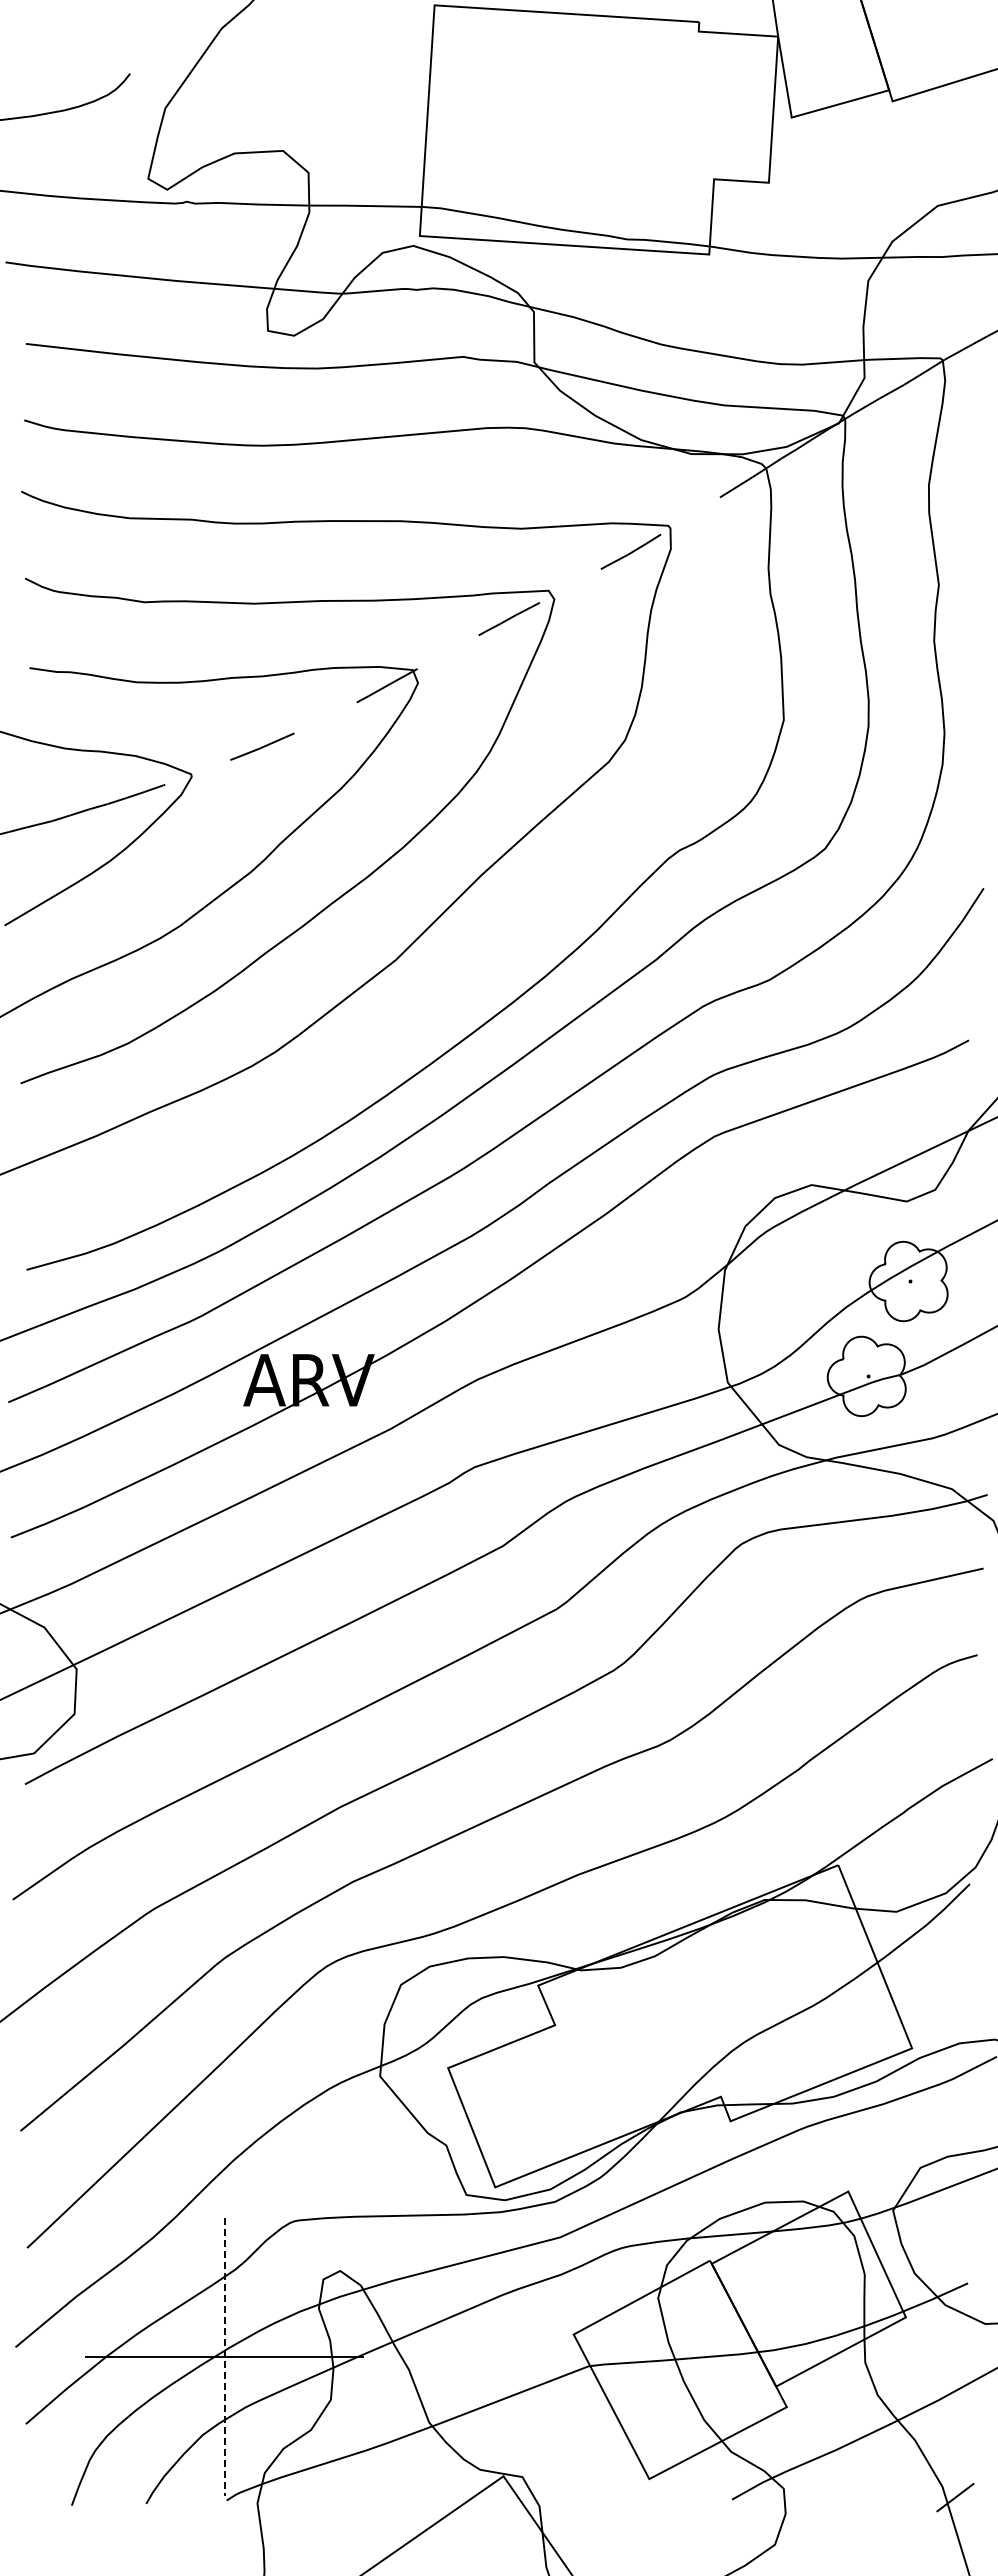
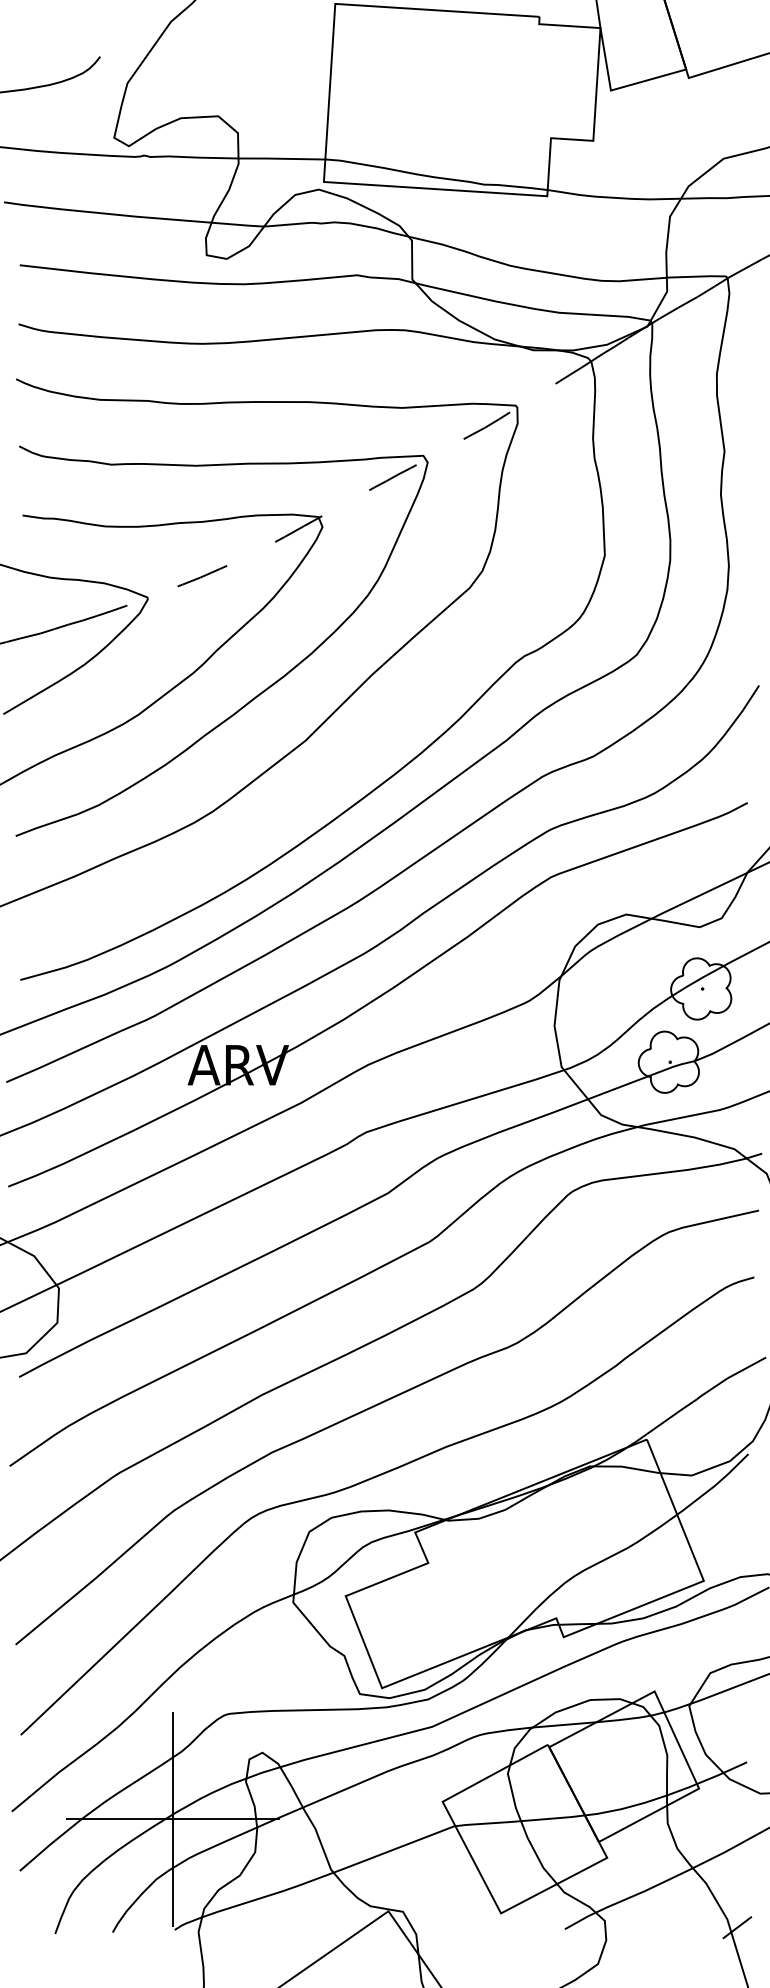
line: (224, 2357) -> (173, 1819), dashed -> solid

